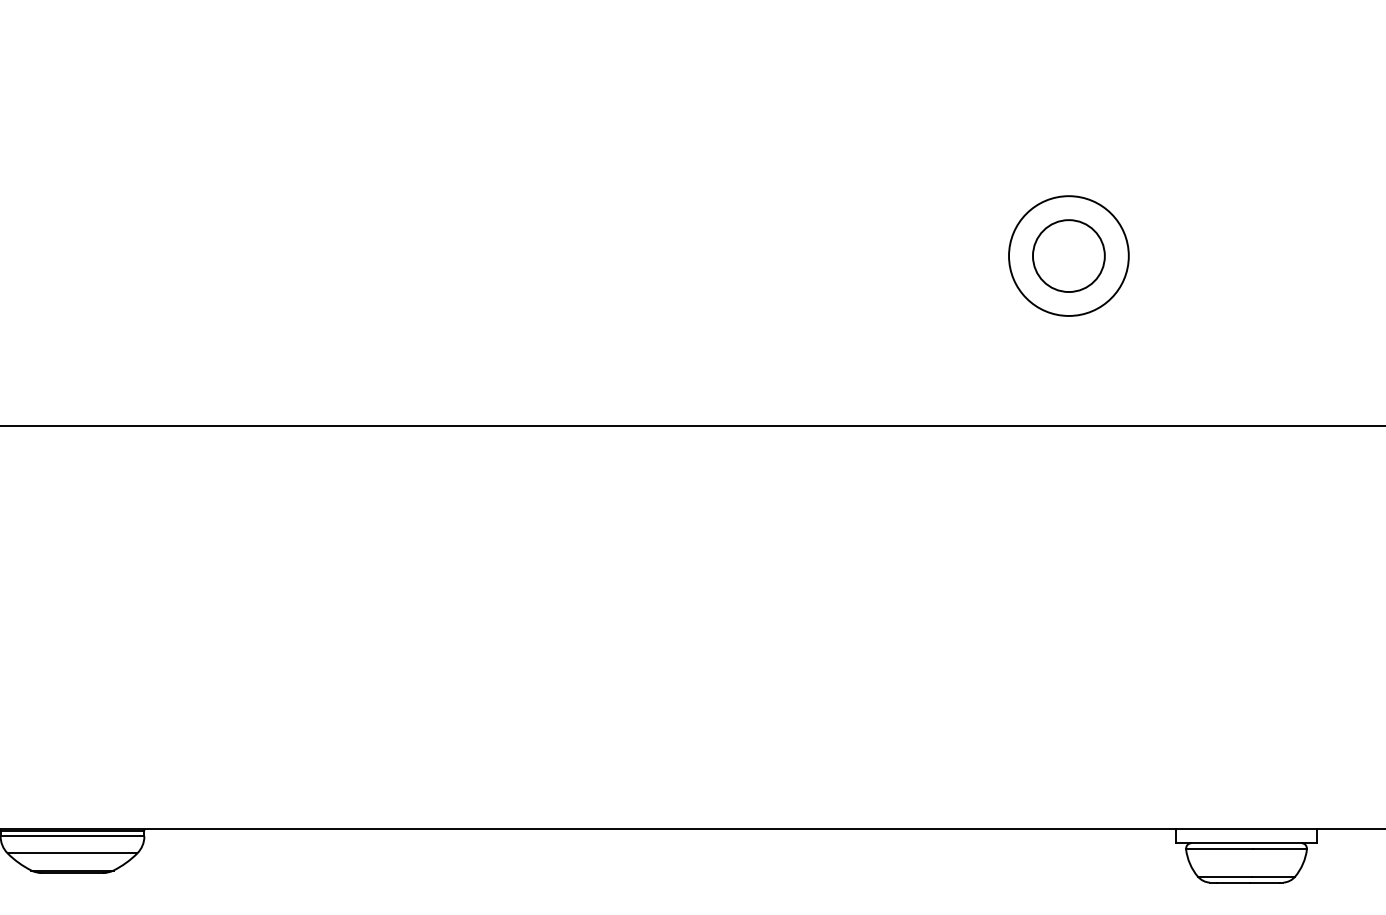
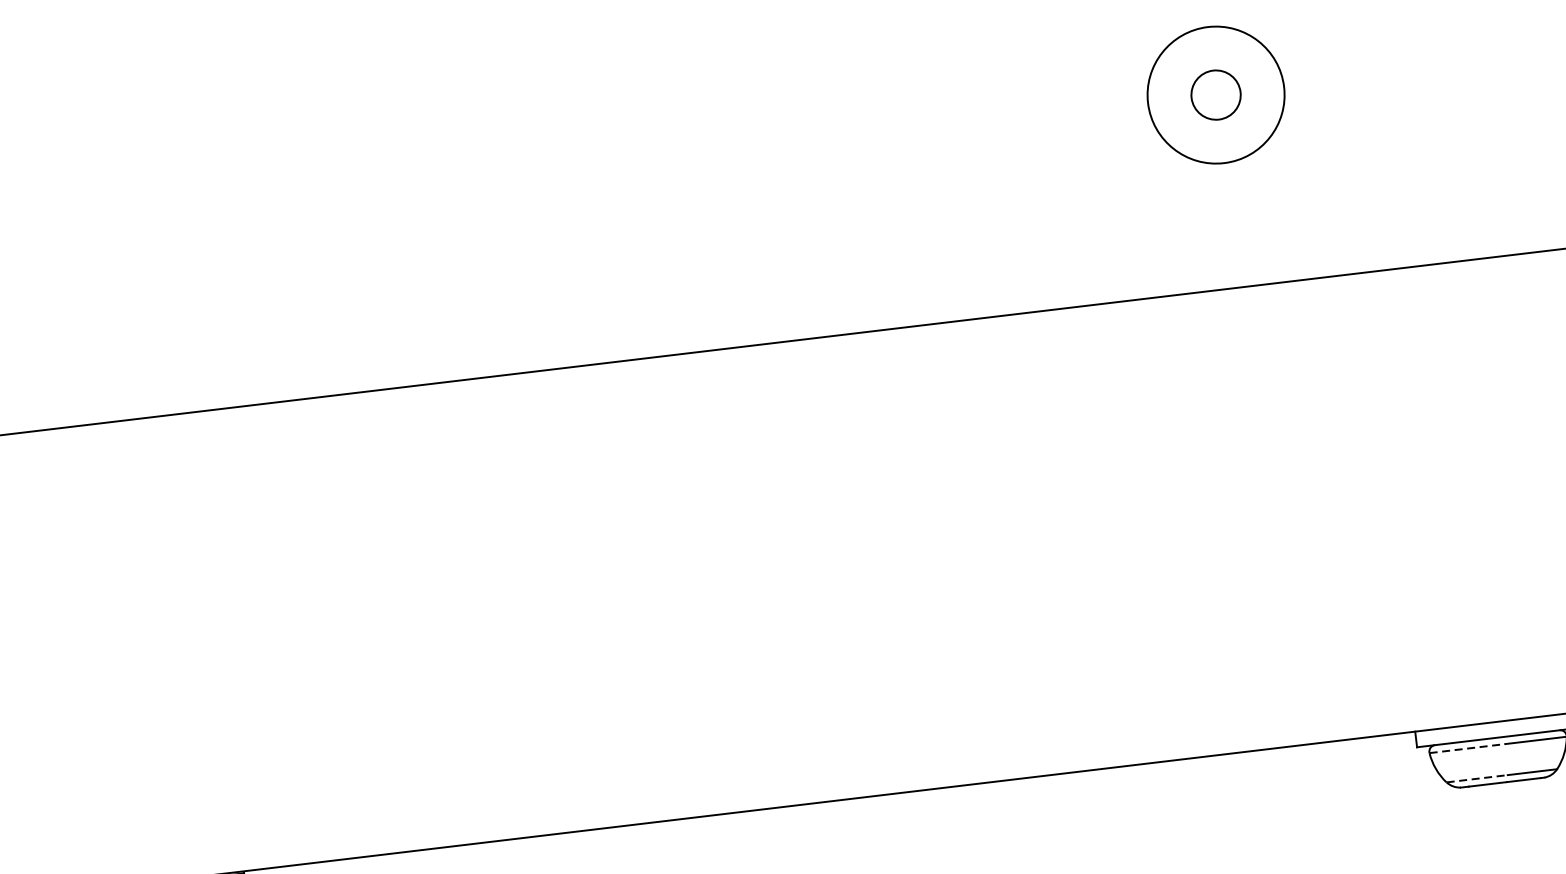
circle: (1068, 256) -> (1215, 95), size x0.6
line: (1220, 849) -> (1468, 748), solid -> dashed
line: (1224, 876) -> (1476, 778), solid -> dashed

